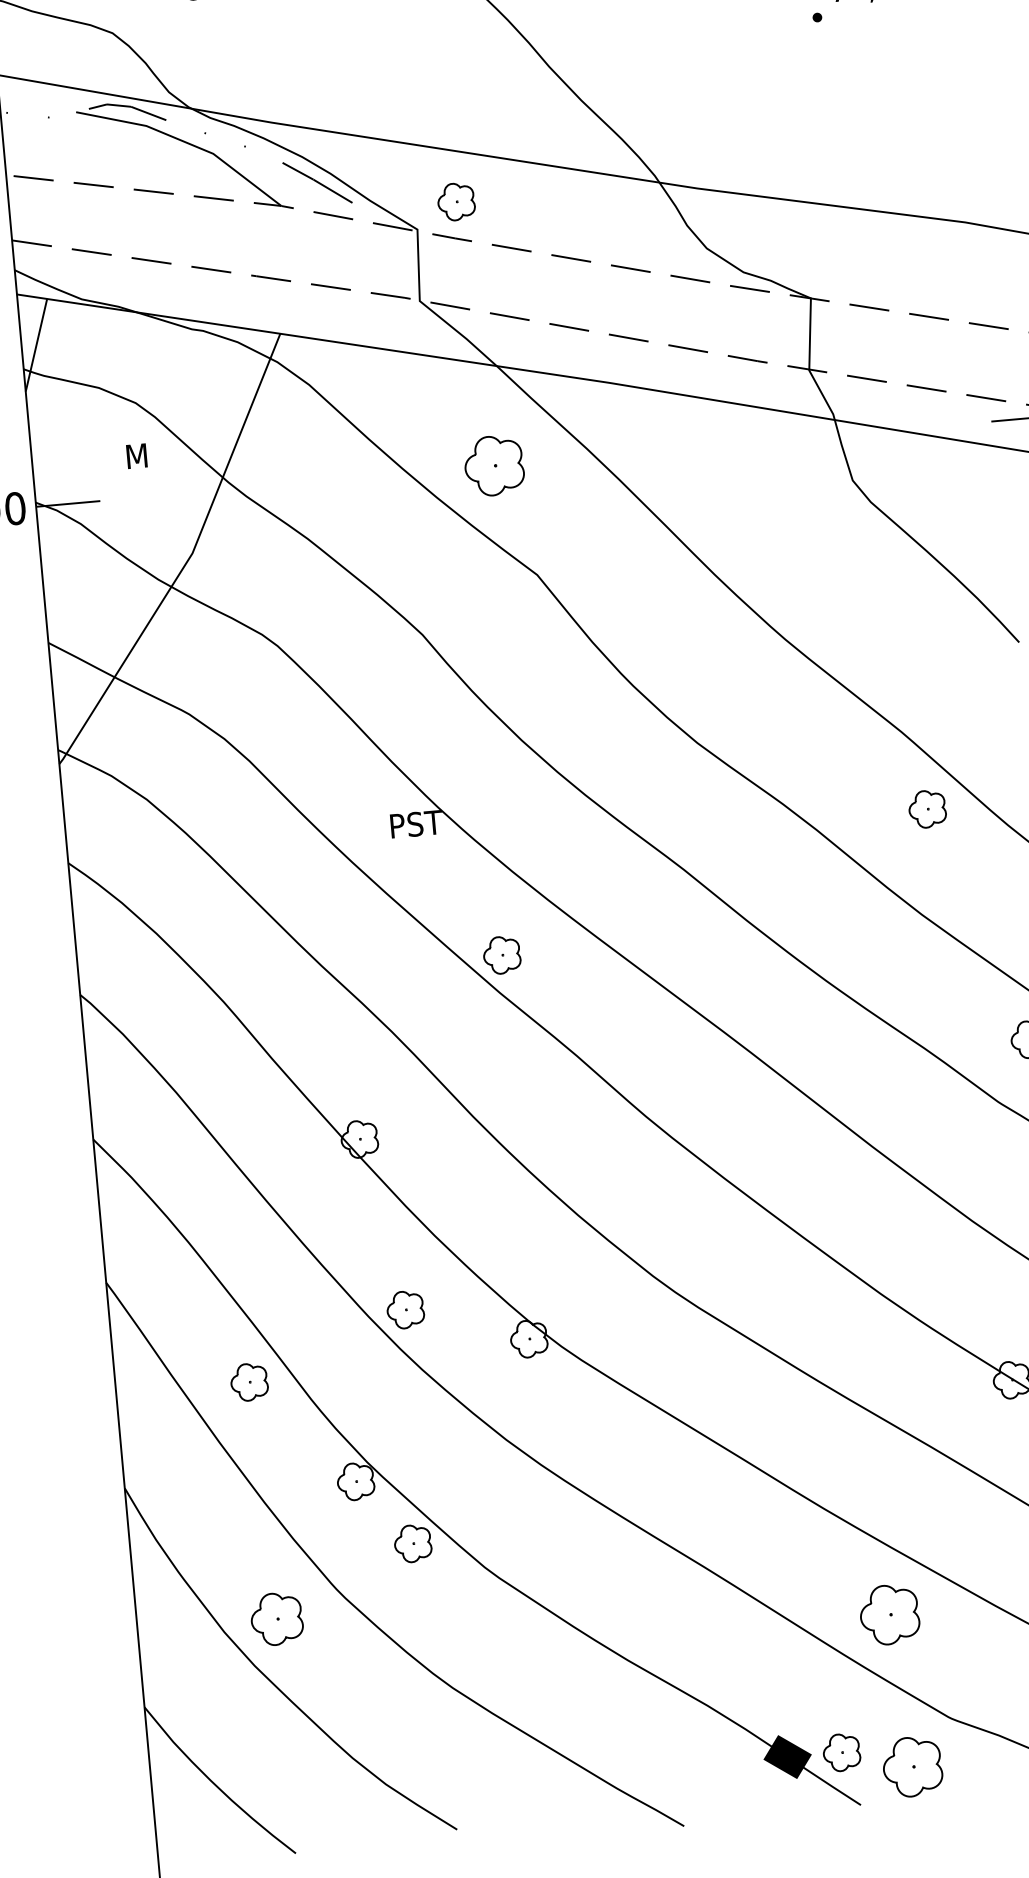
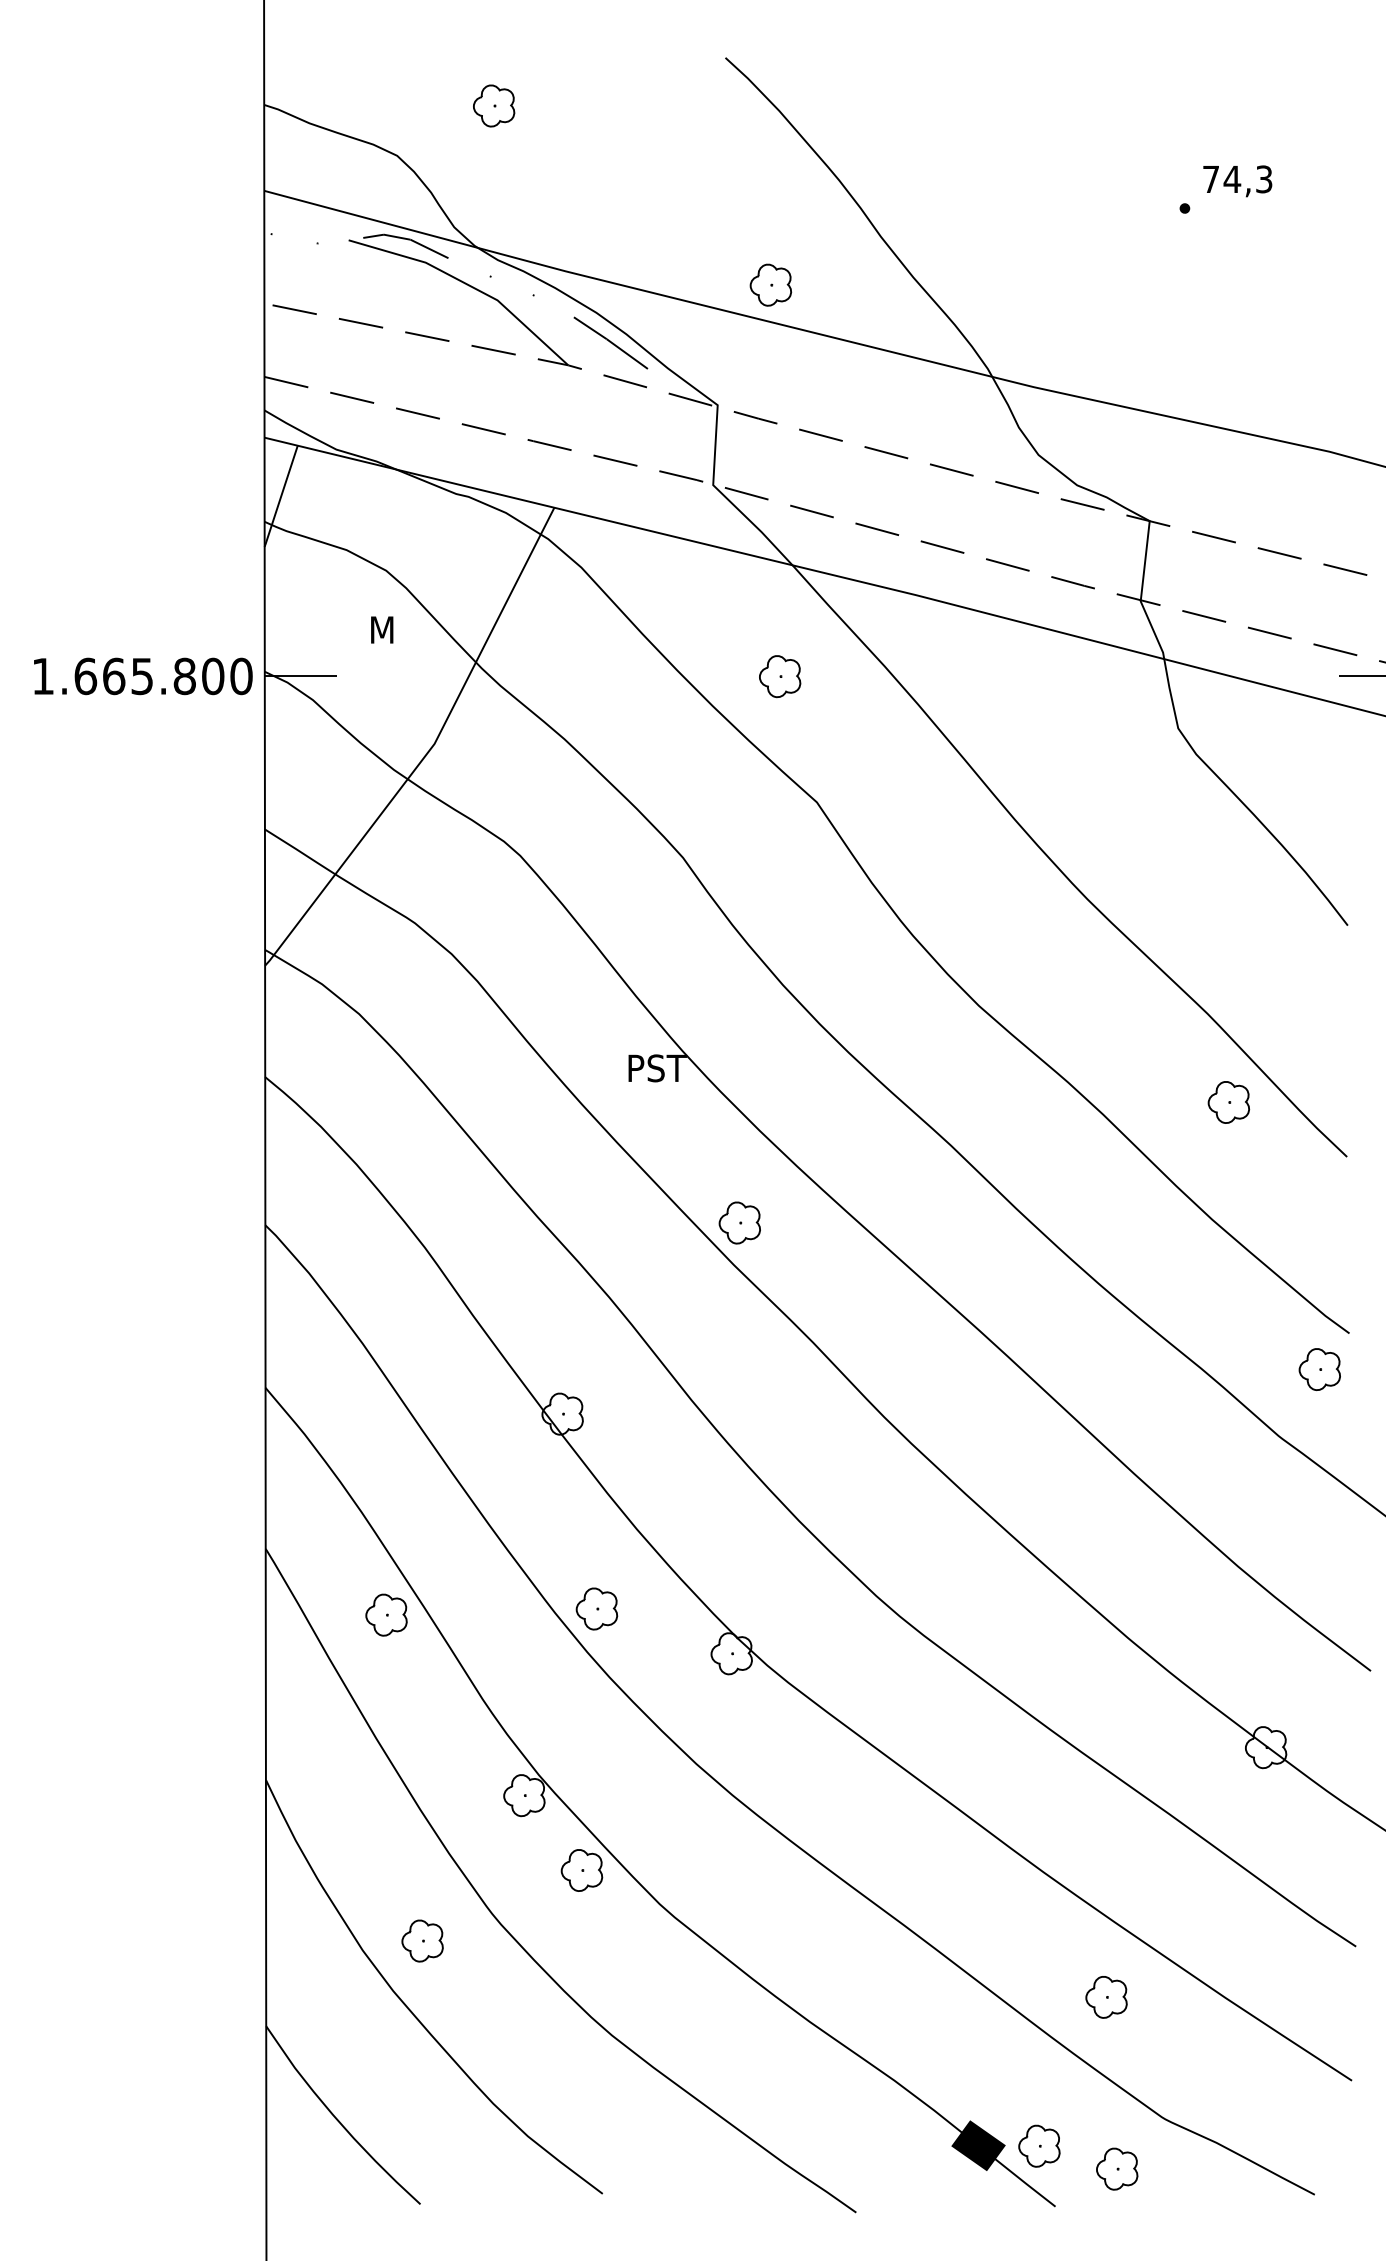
part: (455, 201) -> (770, 284), moved
part: (494, 465) -> (780, 676), size x0.62
part: (249, 1381) -> (386, 1614), moved
part: (889, 1615) -> (1106, 1997), size x0.62
part: (276, 1618) -> (422, 1940), size x0.71
part: (913, 1766) -> (1117, 2168), size x0.62

